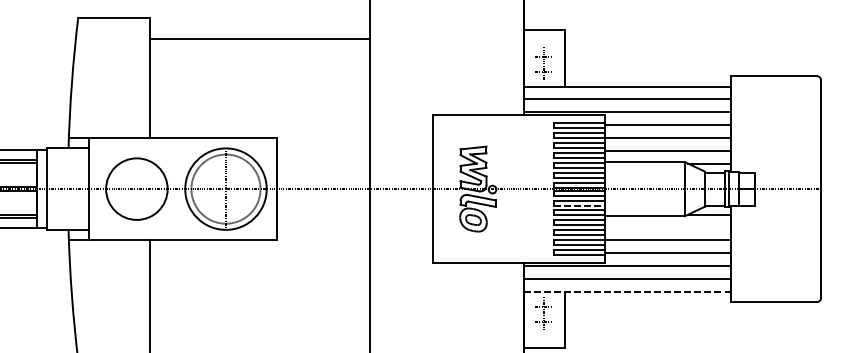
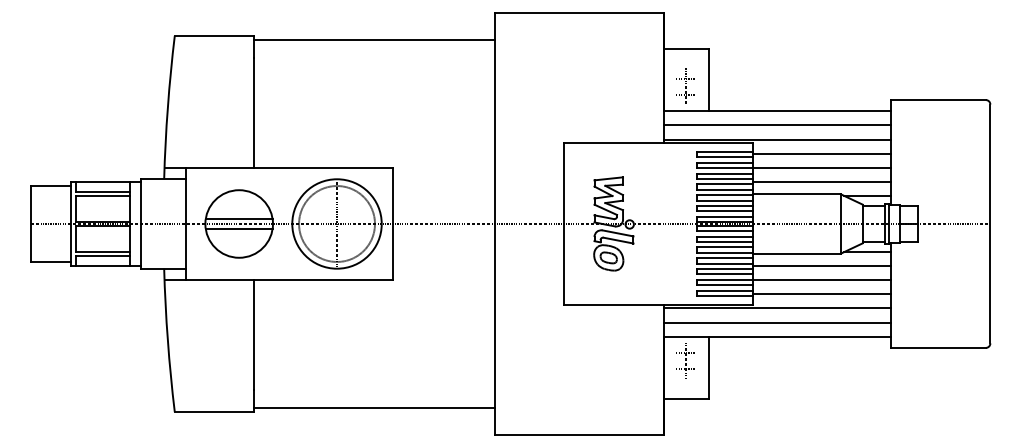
line: (259, 39) -> (373, 40), moved
line: (136, 185) -> (238, 219), added
line: (136, 193) -> (238, 228), added
line: (579, 206) -> (725, 242), dashed -> solid
line: (667, 227) -> (821, 266), added
line: (627, 291) -> (777, 336), dashed -> solid

